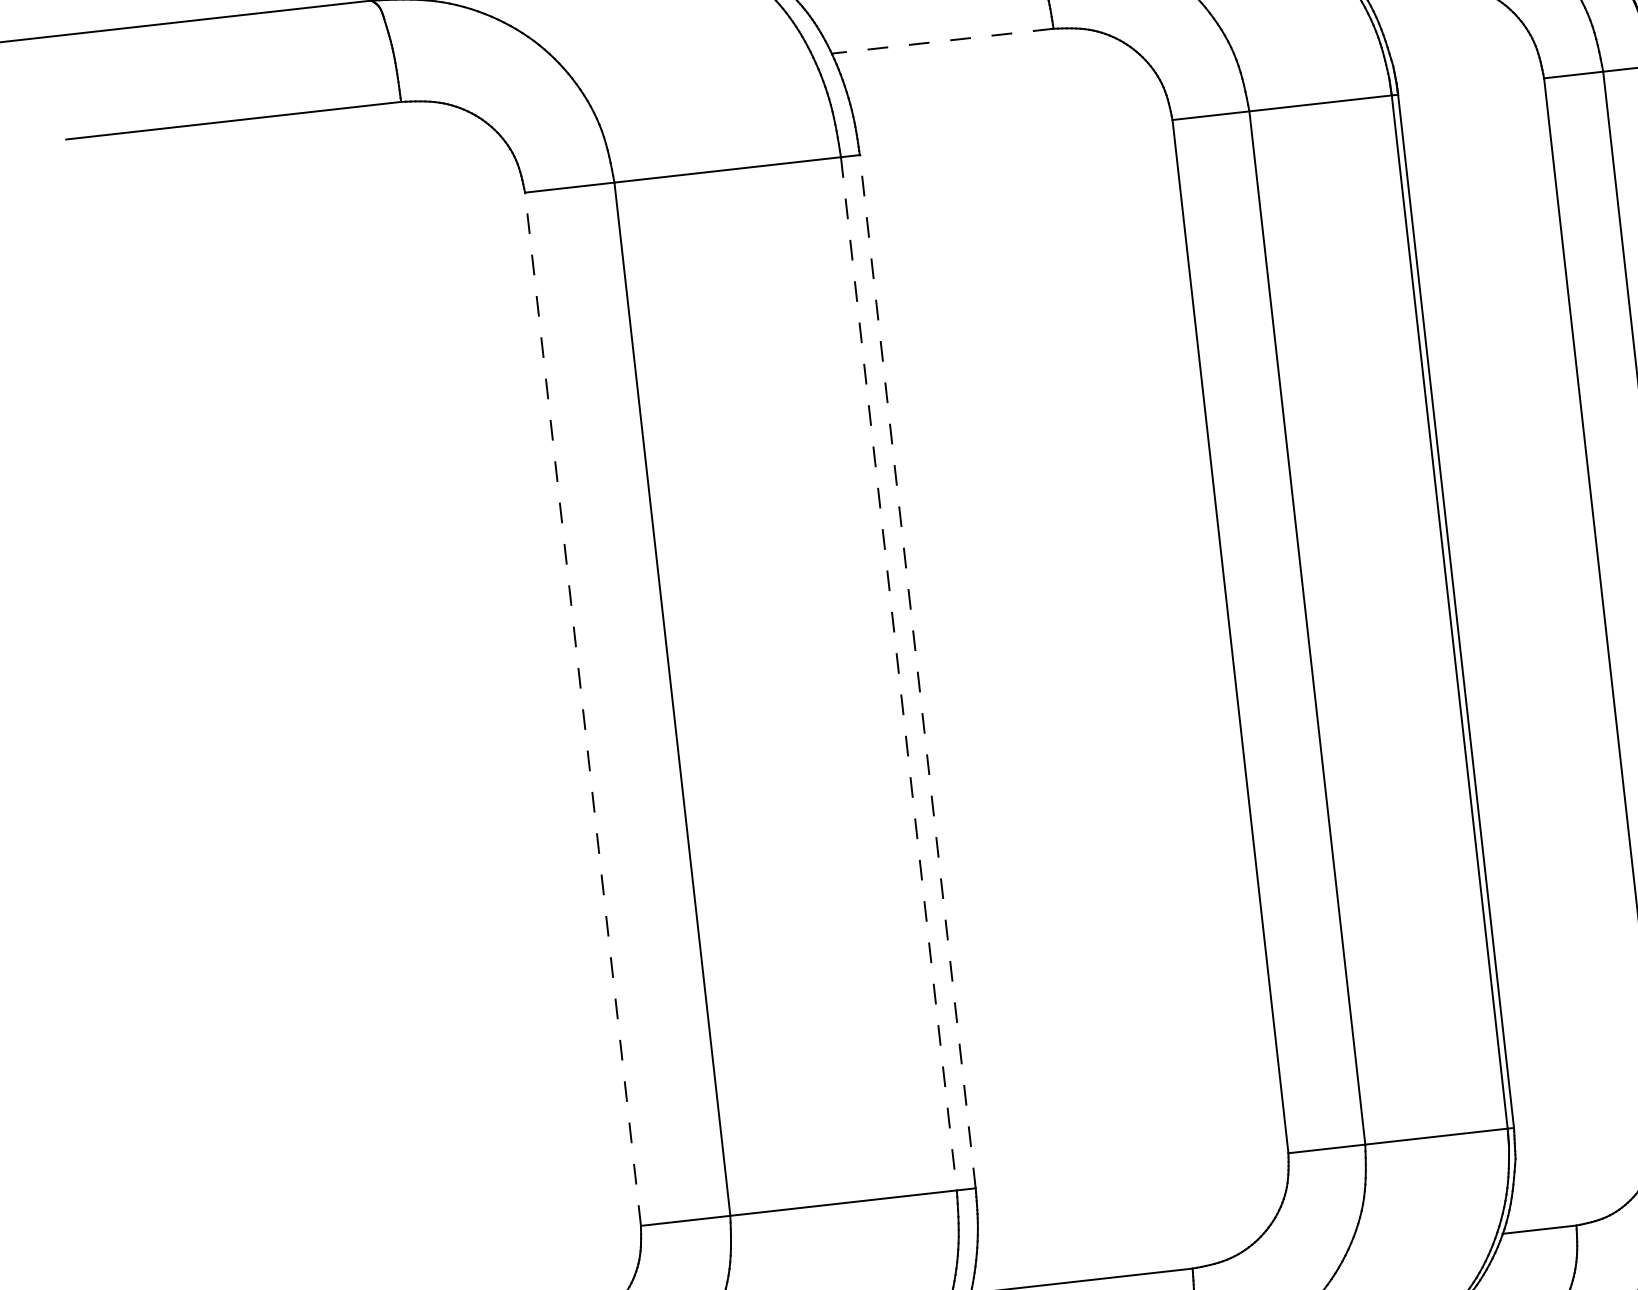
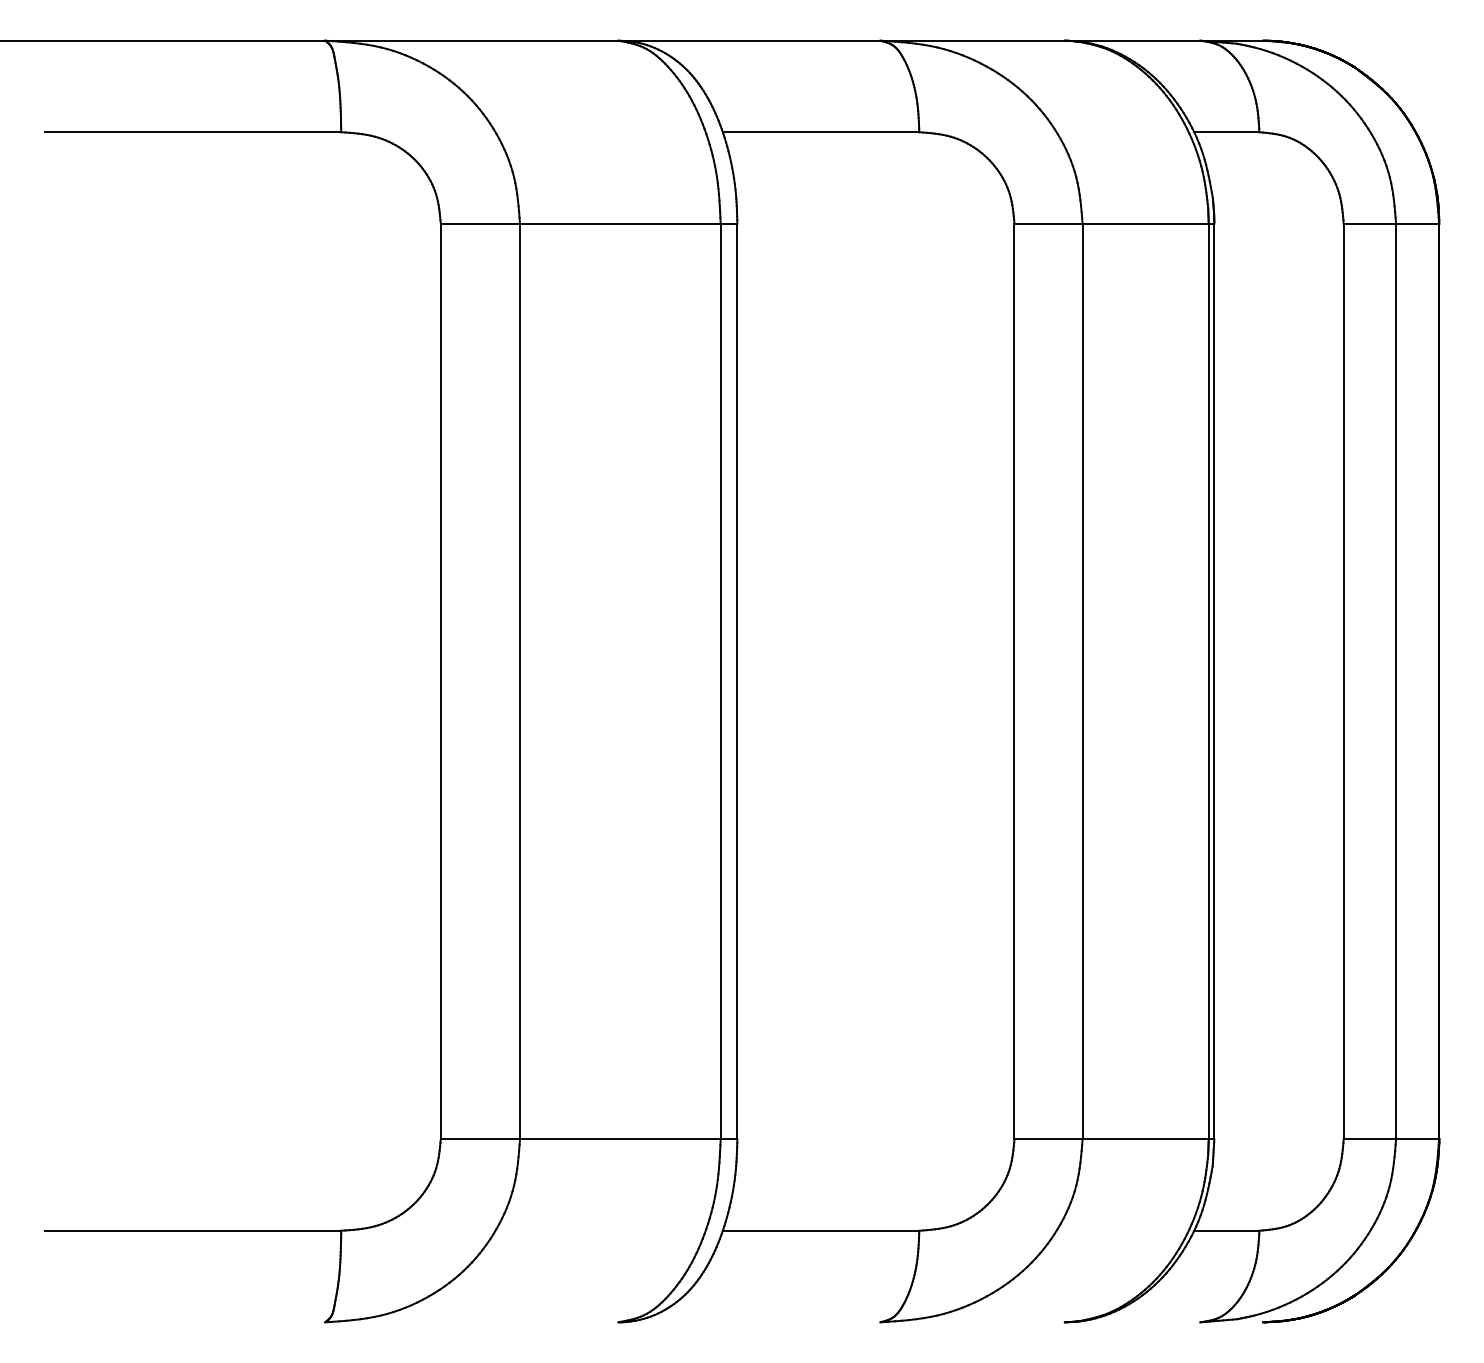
line: (942, 41) -> (820, 132), dashed -> solid
line: (917, 671) -> (737, 681), dashed -> solid
line: (898, 673) -> (720, 681), dashed -> solid
line: (582, 709) -> (440, 681), dashed -> solid

